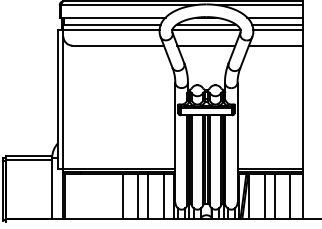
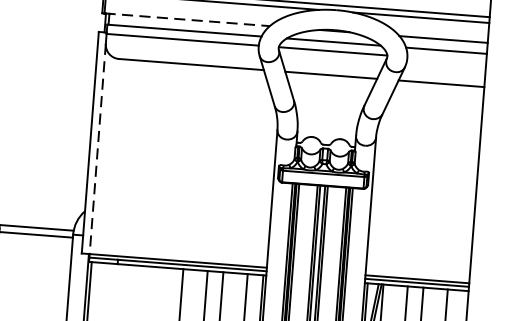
line: (113, 17) -> (187, 19), solid -> dashed
line: (278, 30) -> (447, 60), removed
line: (63, 103) -> (97, 149), solid -> dashed

